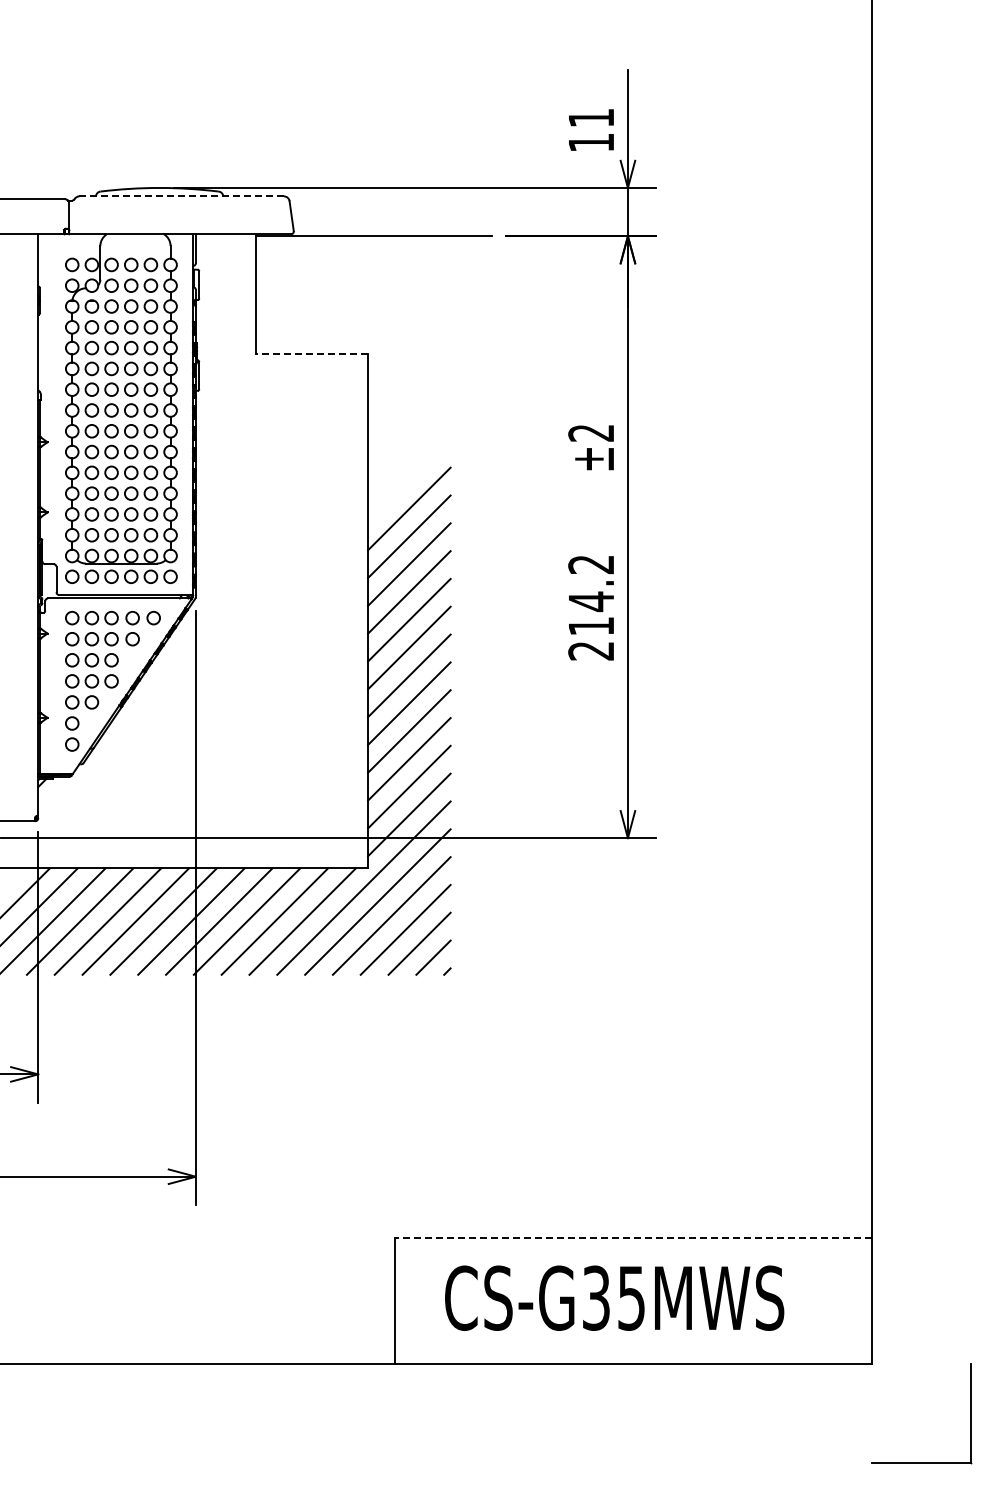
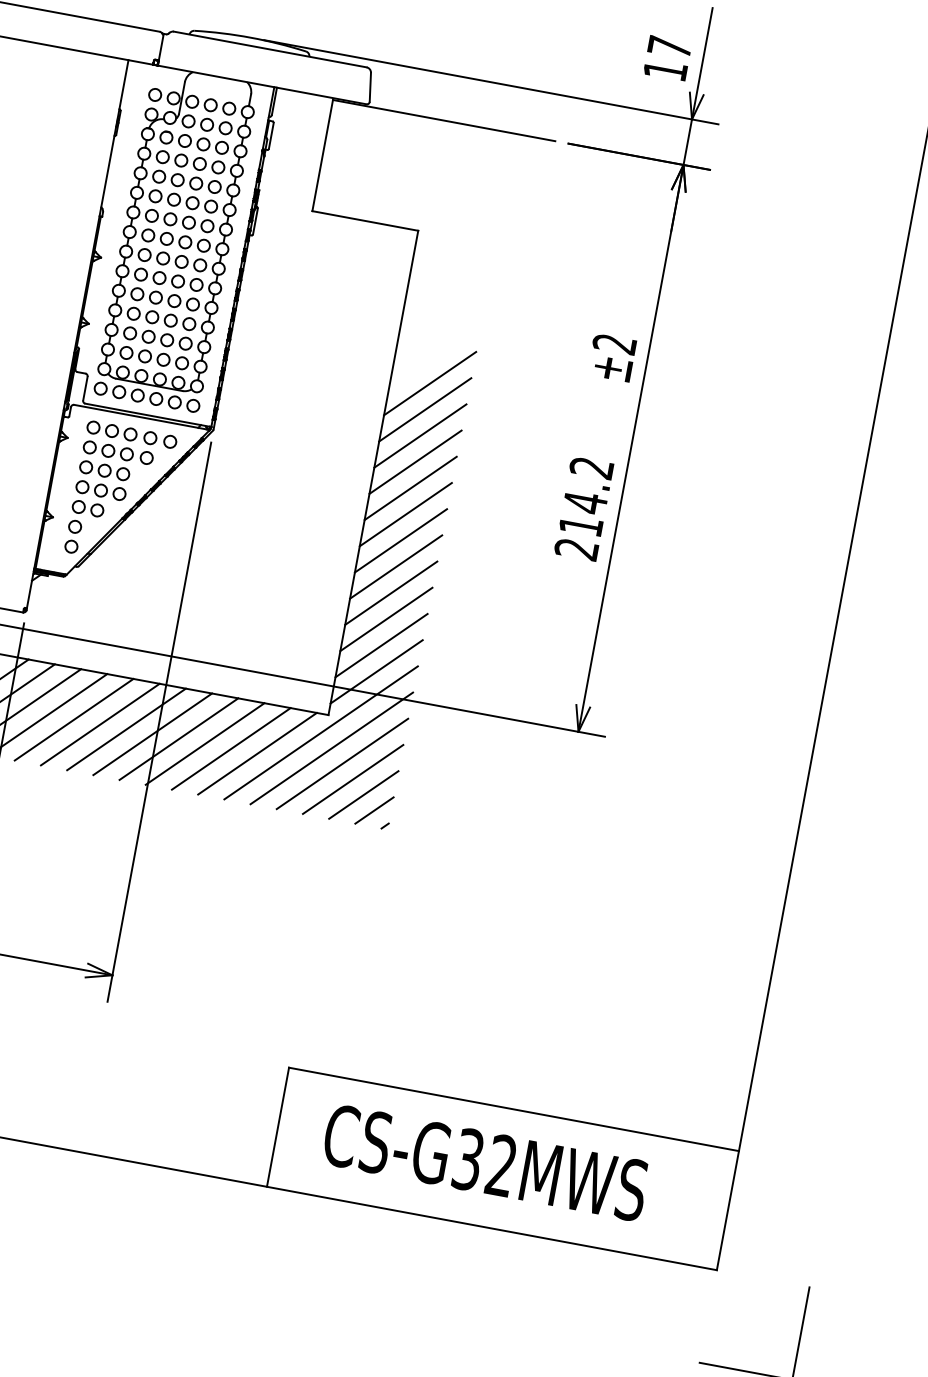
text: (591, 118) -> (669, 47), 11 -> 17
line: (182, 196) -> (270, 49), dashed -> solid
line: (311, 354) -> (364, 221), dashed -> solid
line: (633, 1237) -> (514, 1108), dashed -> solid
text: (631, 1297) -> (501, 1165), CS-G35MWS -> CS-G32MWS

